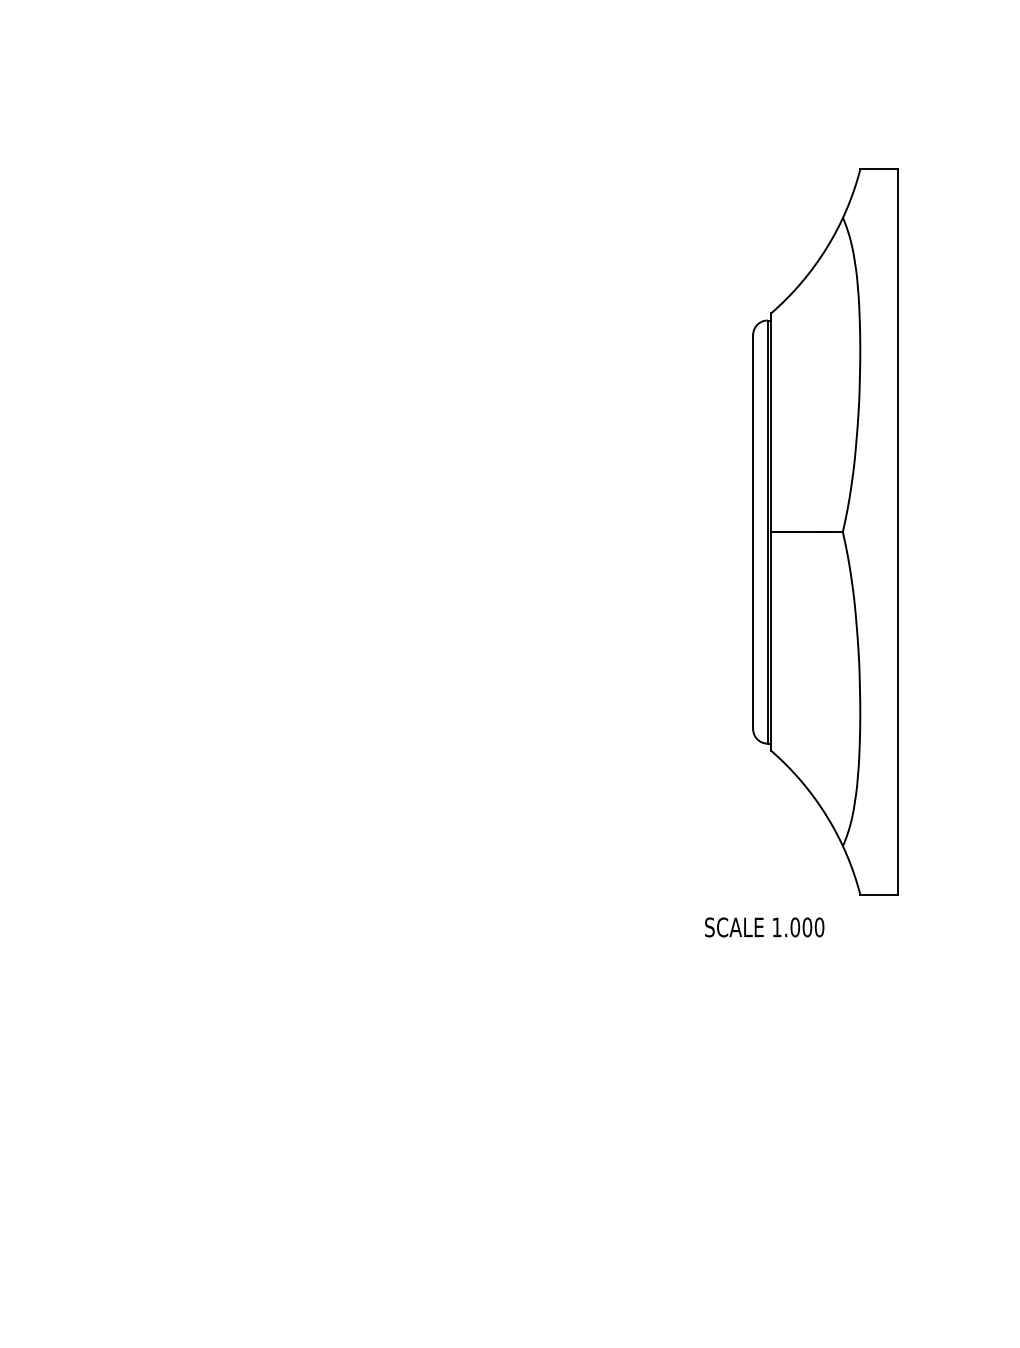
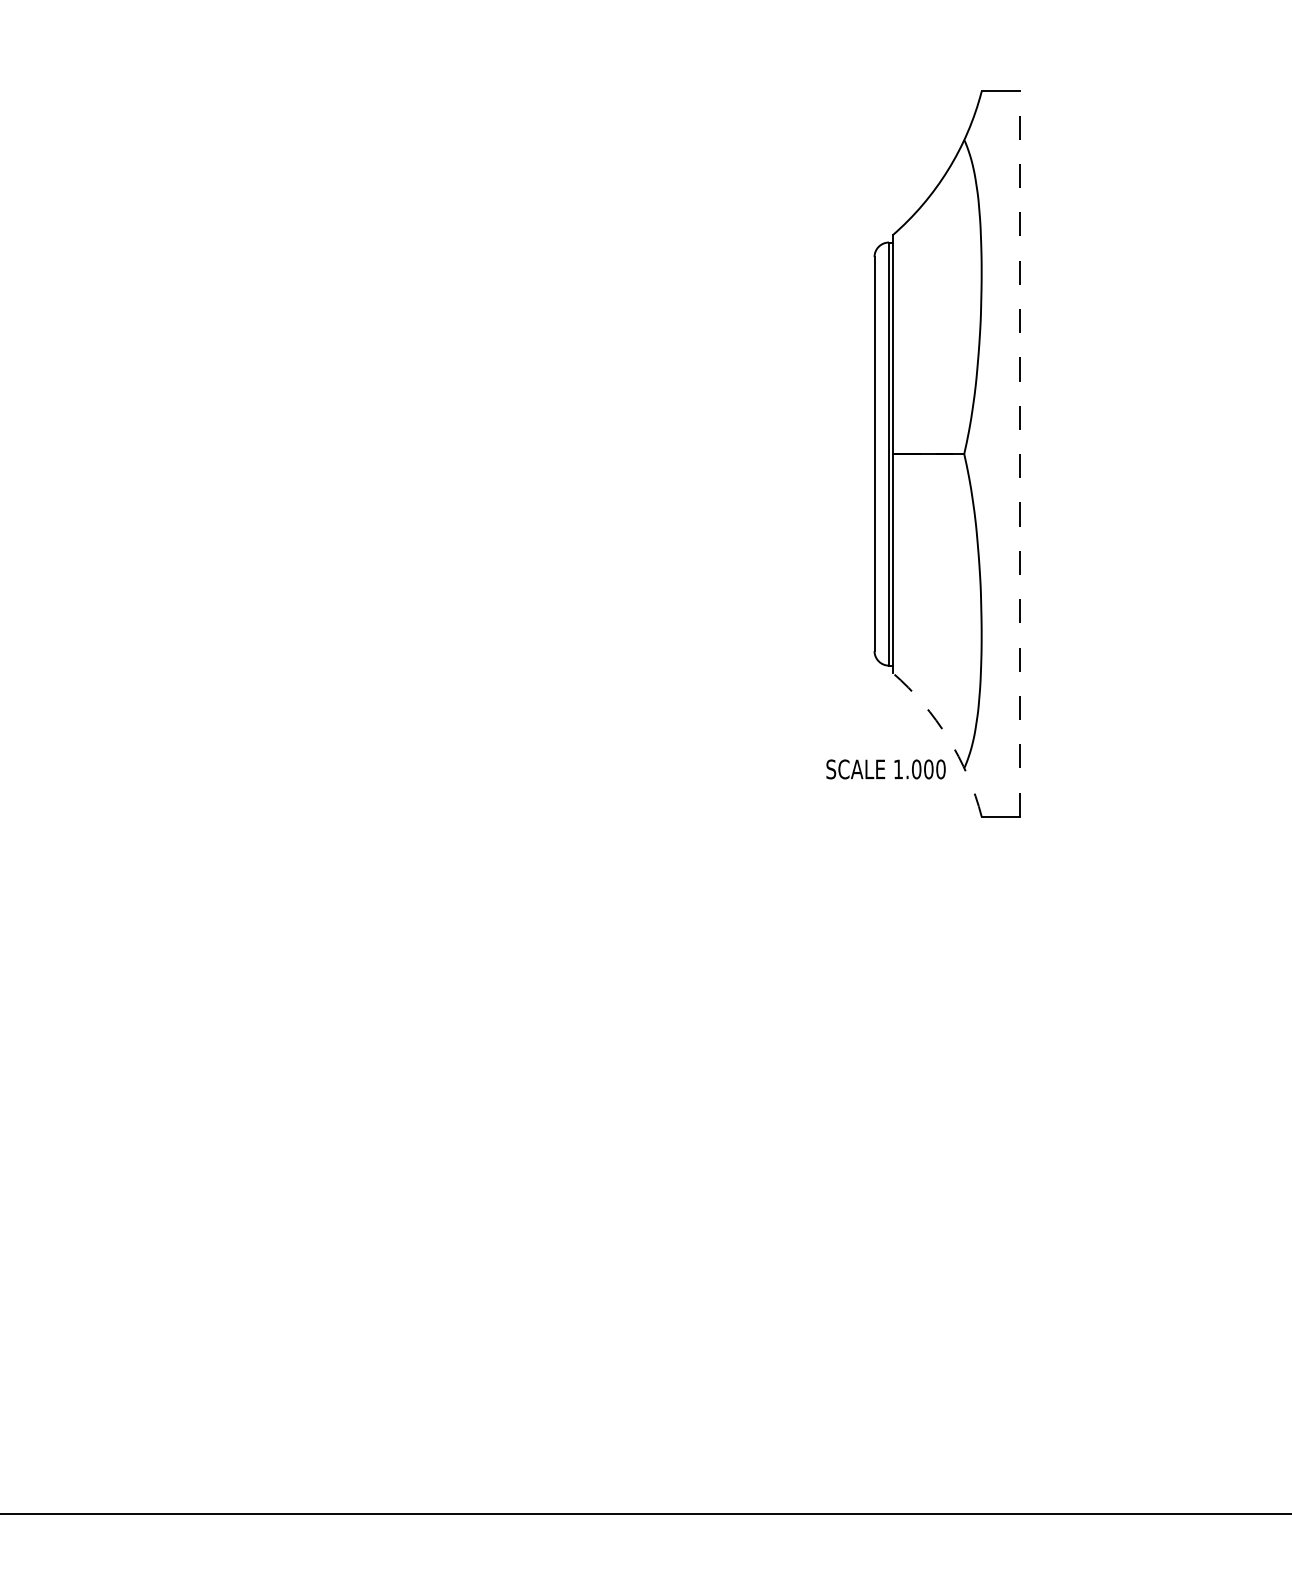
line: (898, 532) -> (1019, 454), solid -> dashed
arc: (827, 816) -> (948, 738), solid -> dashed
text: (764, 927) -> (885, 769), moved

